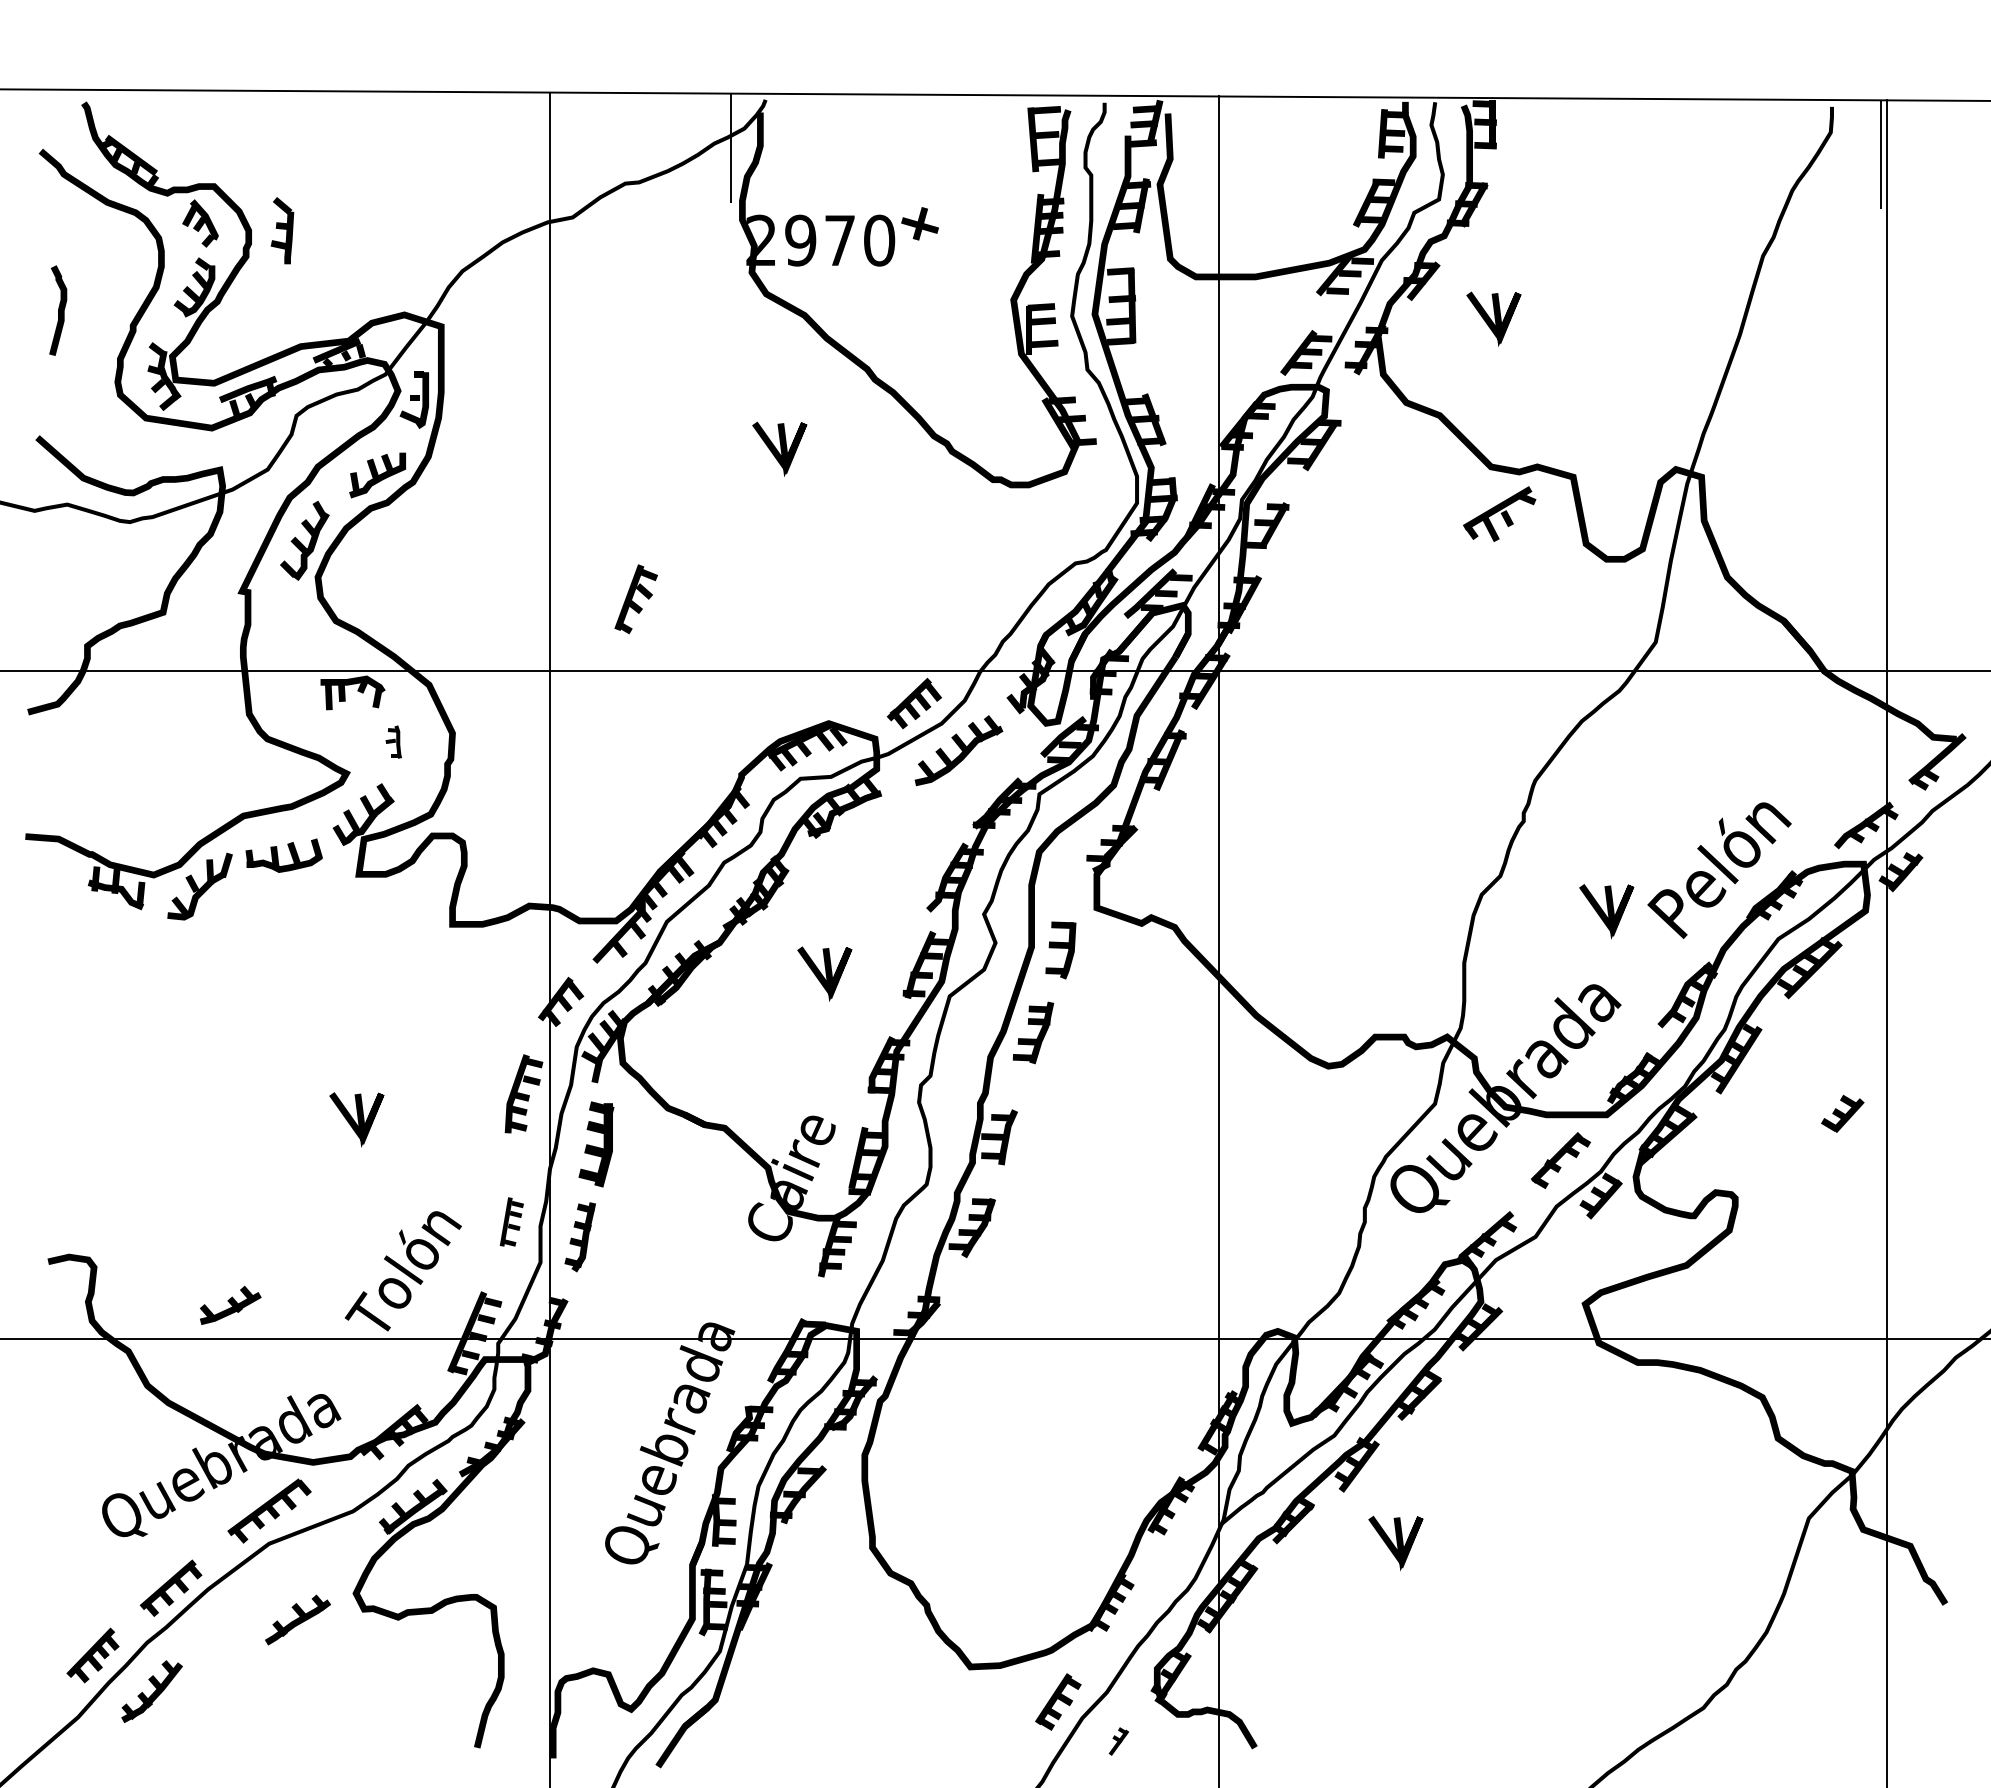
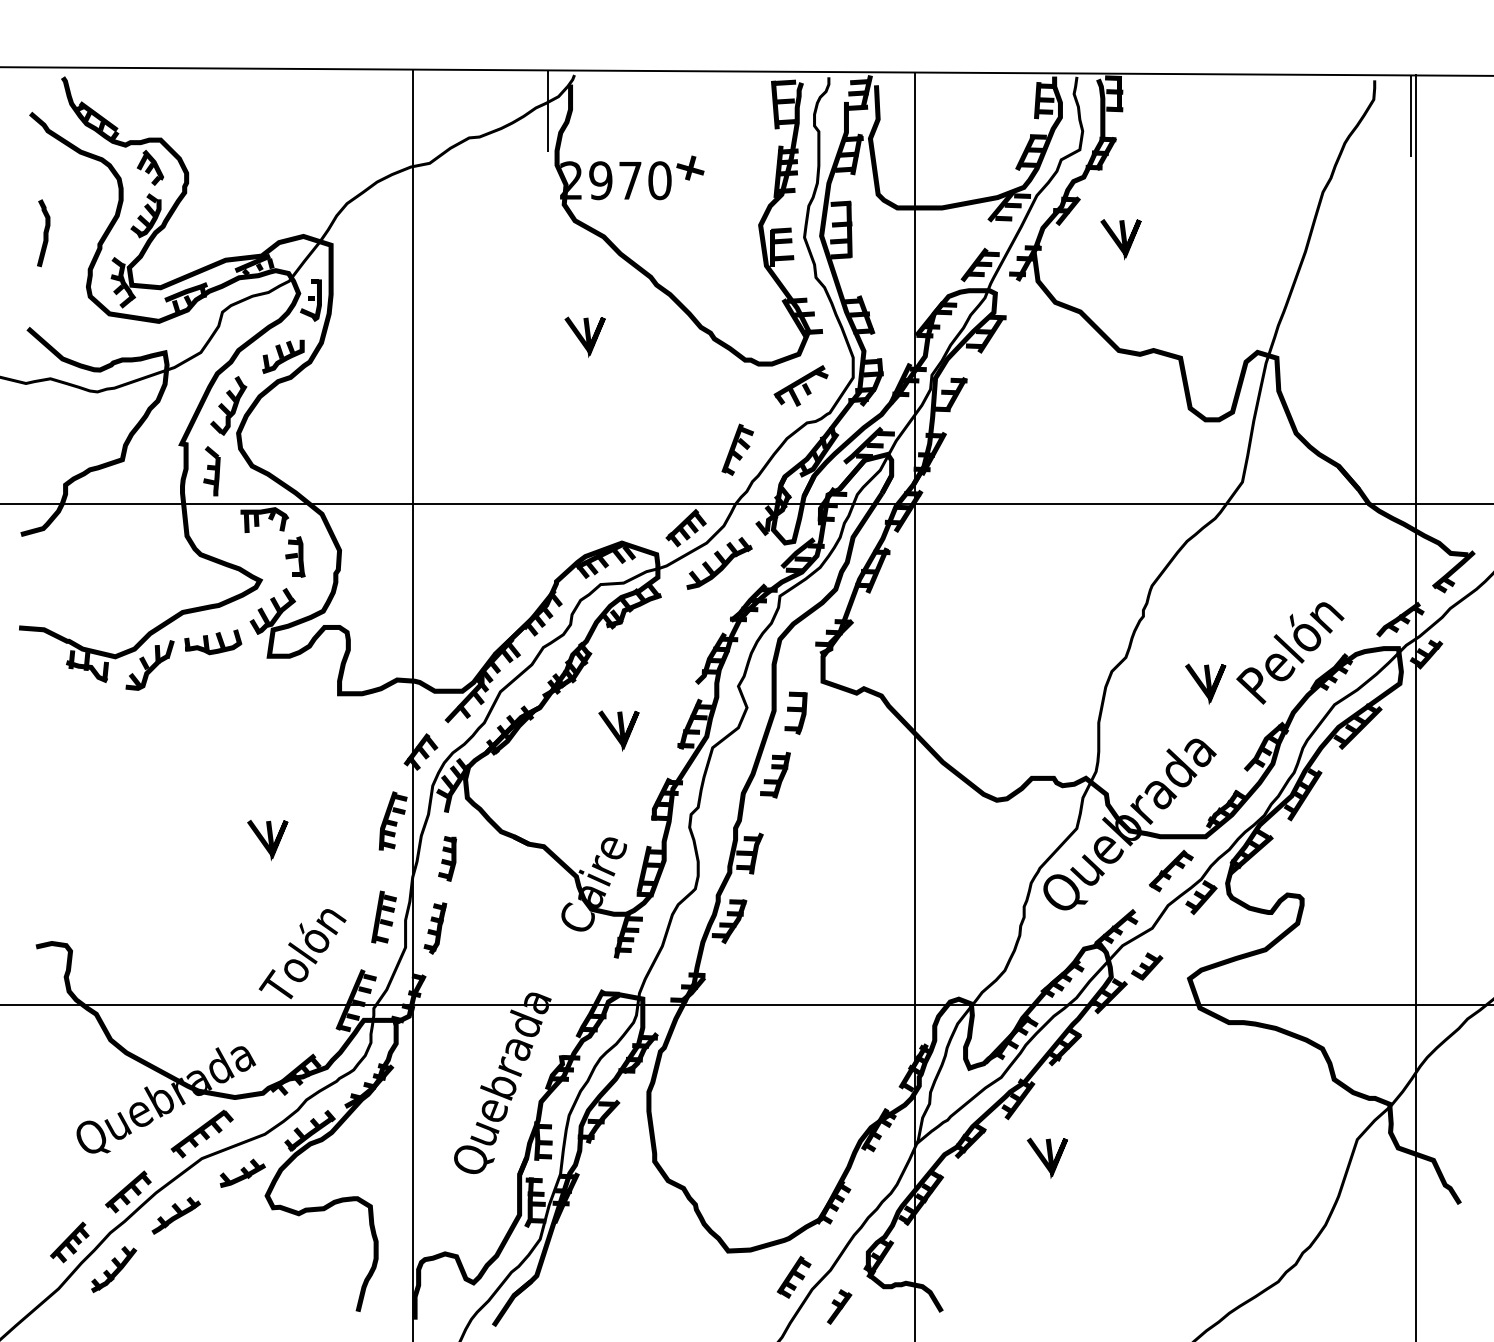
part: (282, 230) -> (211, 471), moved
part: (1499, 513) -> (801, 385), moved
part: (635, 599) -> (737, 450), moved
part: (393, 741) -> (295, 556), size x1.67
part: (1842, 1113) -> (1146, 966), moved
part: (596, 1144) -> (447, 858), size x0.71
part: (511, 1221) -> (383, 916), size x1.43
part: (230, 1304) -> (242, 1172), moved
part: (297, 1619) -> (175, 1215), moved
part: (1118, 1741) -> (839, 1306), size x1.67

